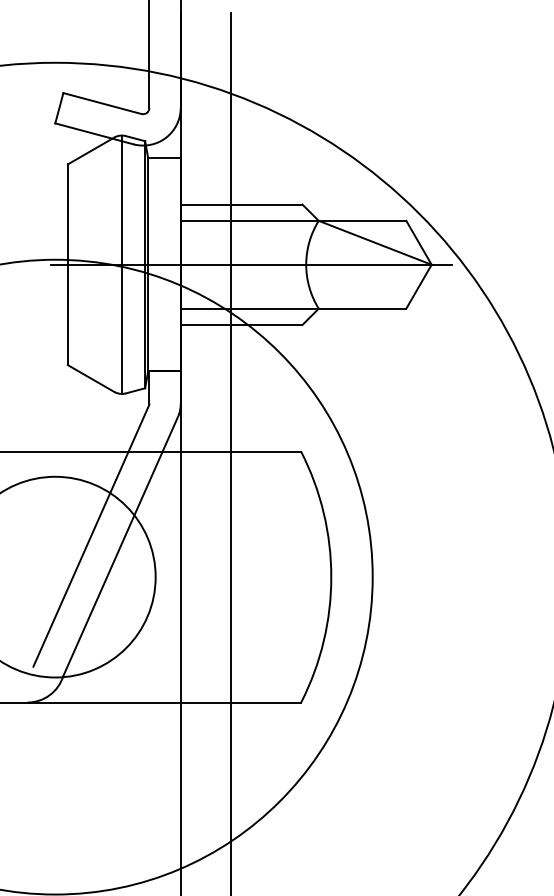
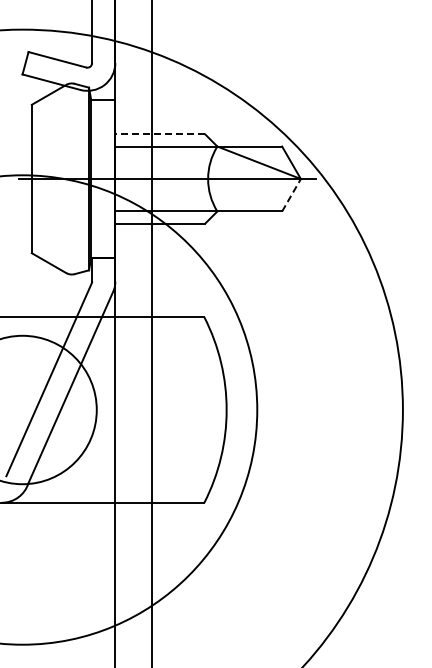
line: (241, 204) -> (160, 134), solid -> dashed
line: (121, 264) -> (71, 178), removed
line: (418, 287) -> (291, 195), solid -> dashed

